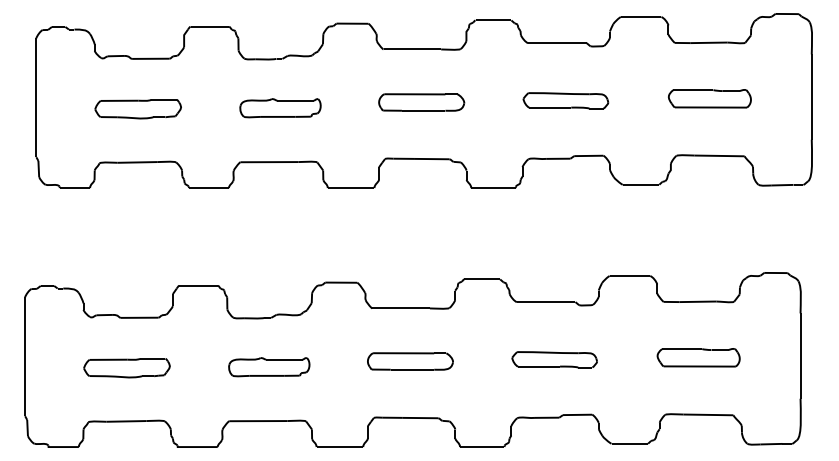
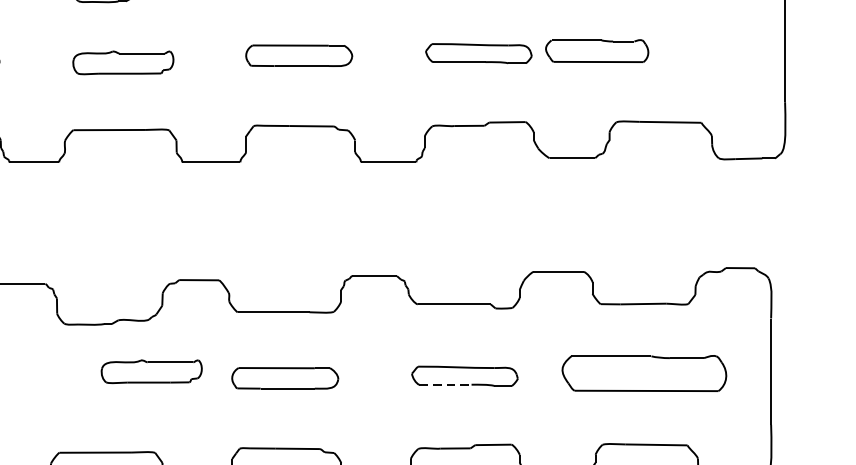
part: (709, 98) -> (596, 50), moved
part: (698, 357) -> (644, 373), size x1.6
line: (538, 366) -> (444, 384), solid -> dashed
part: (269, 367) -> (152, 372), moved

